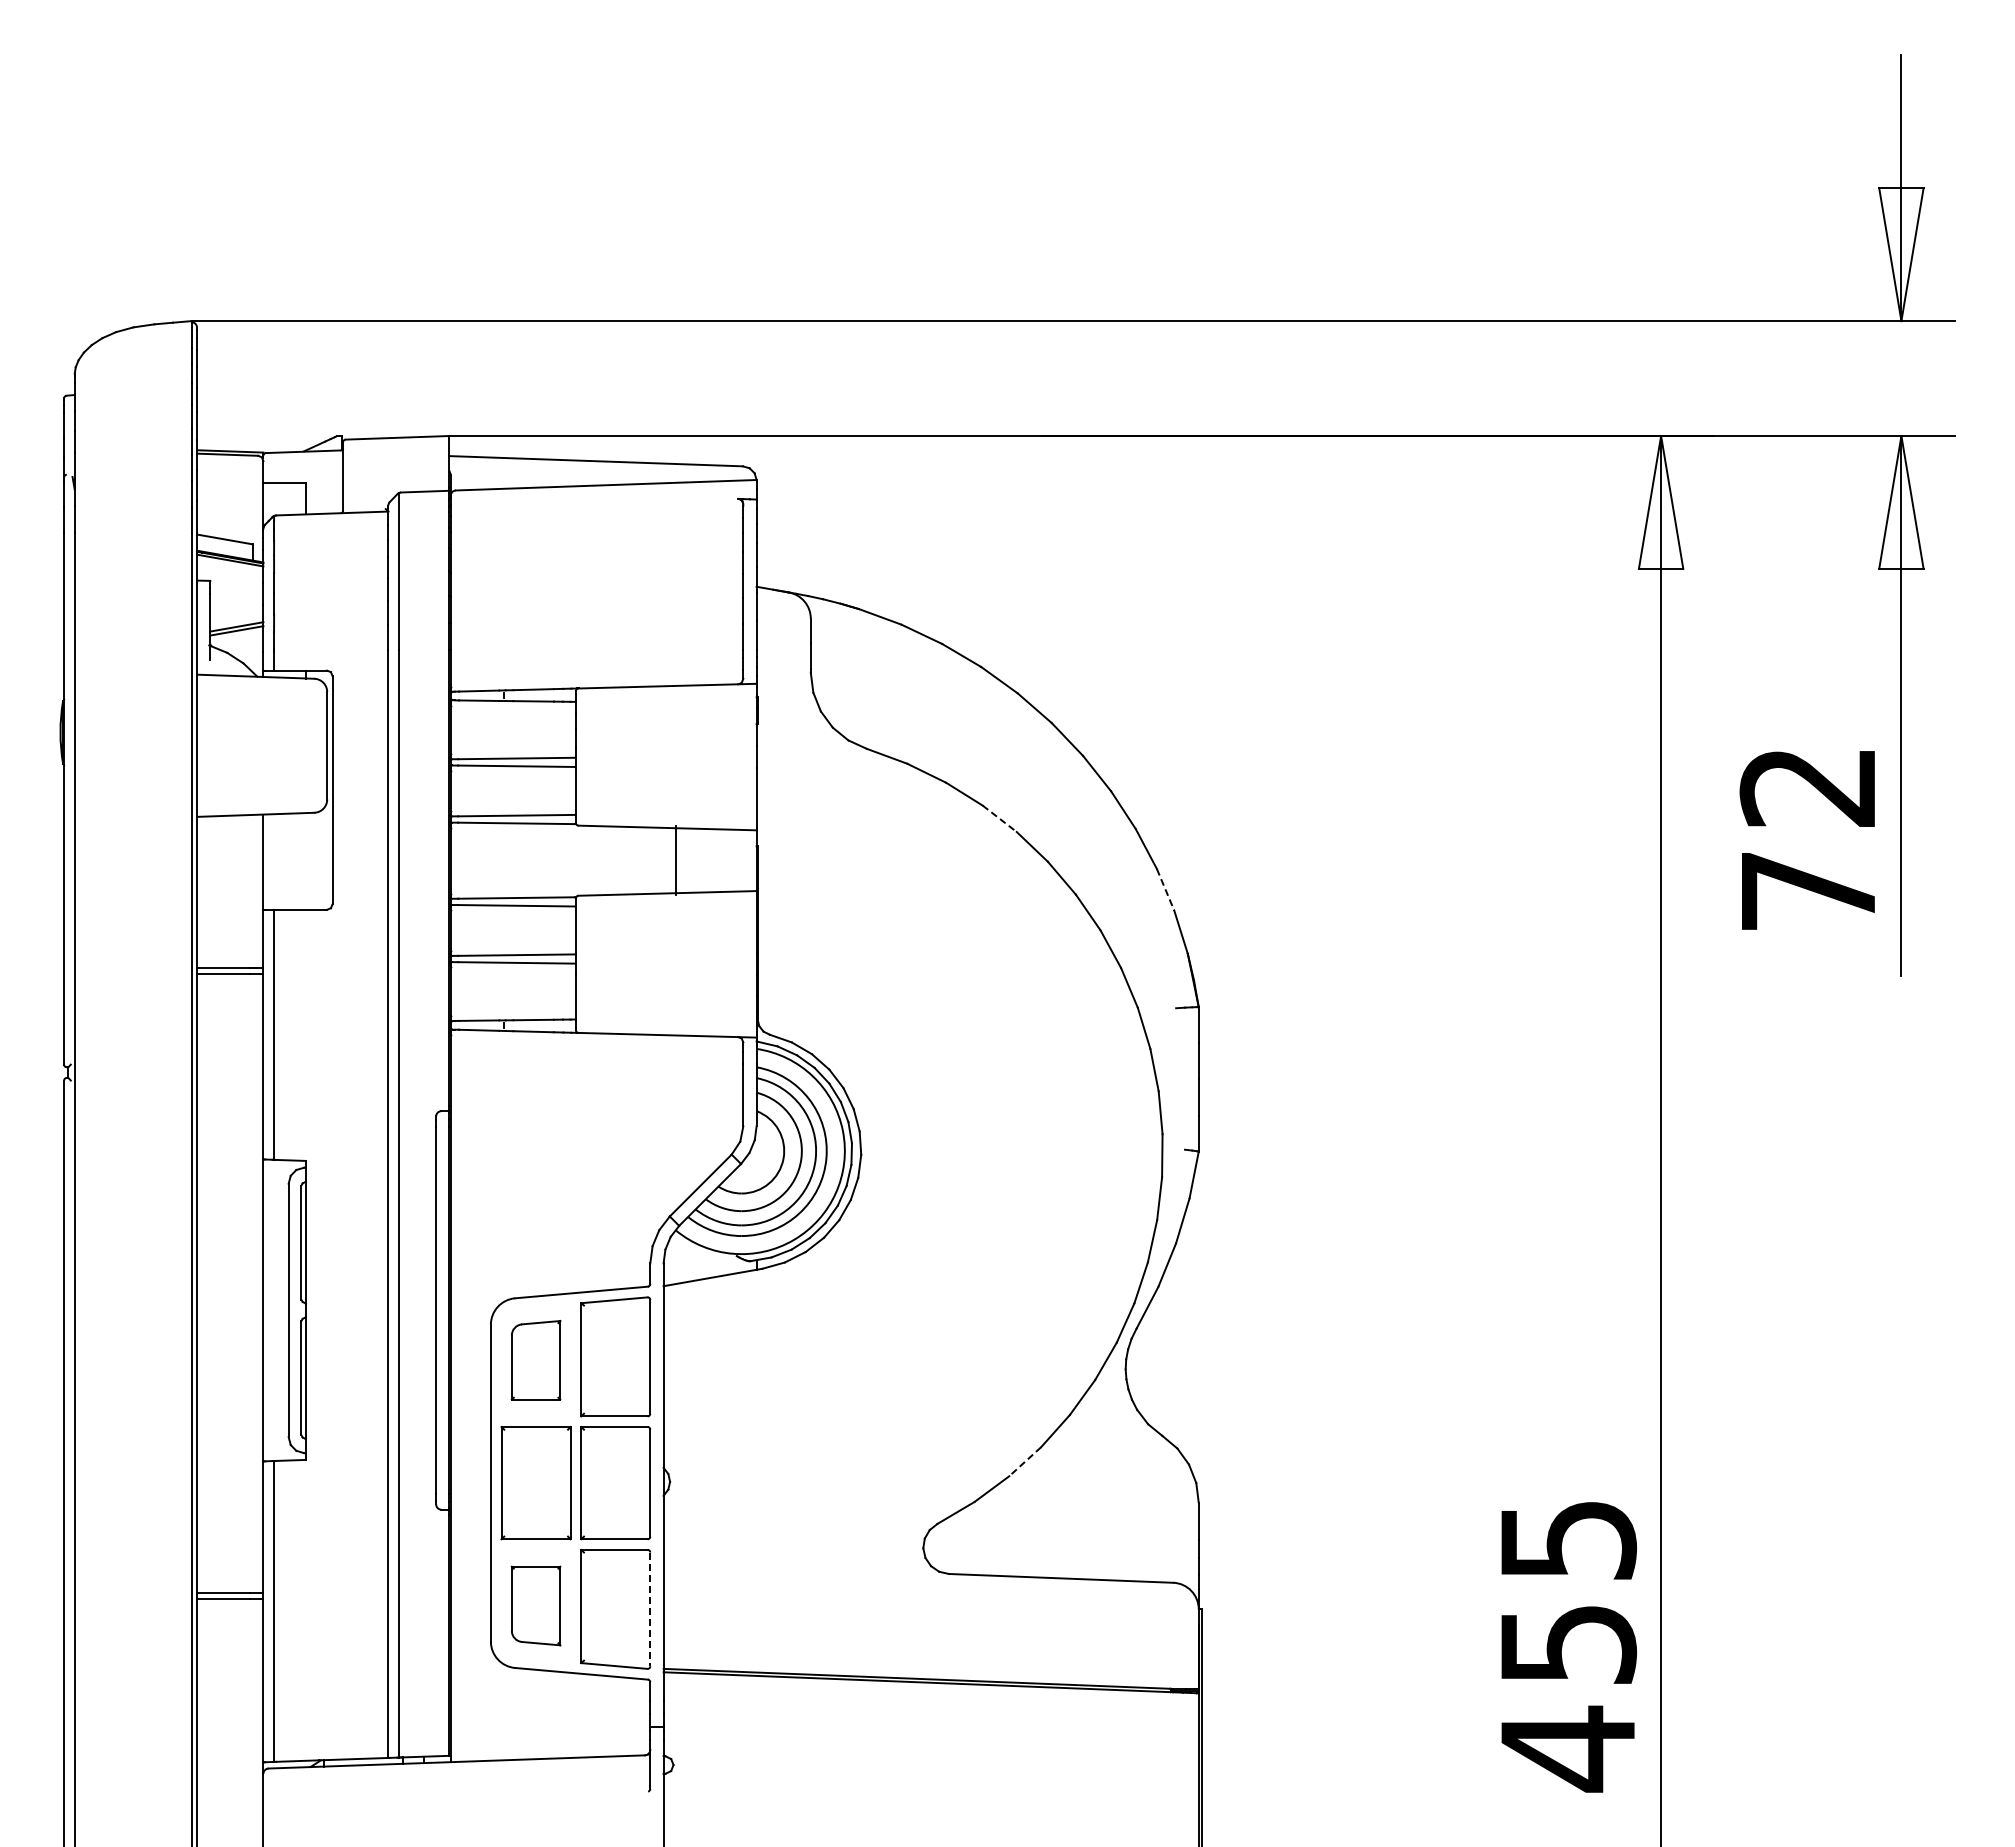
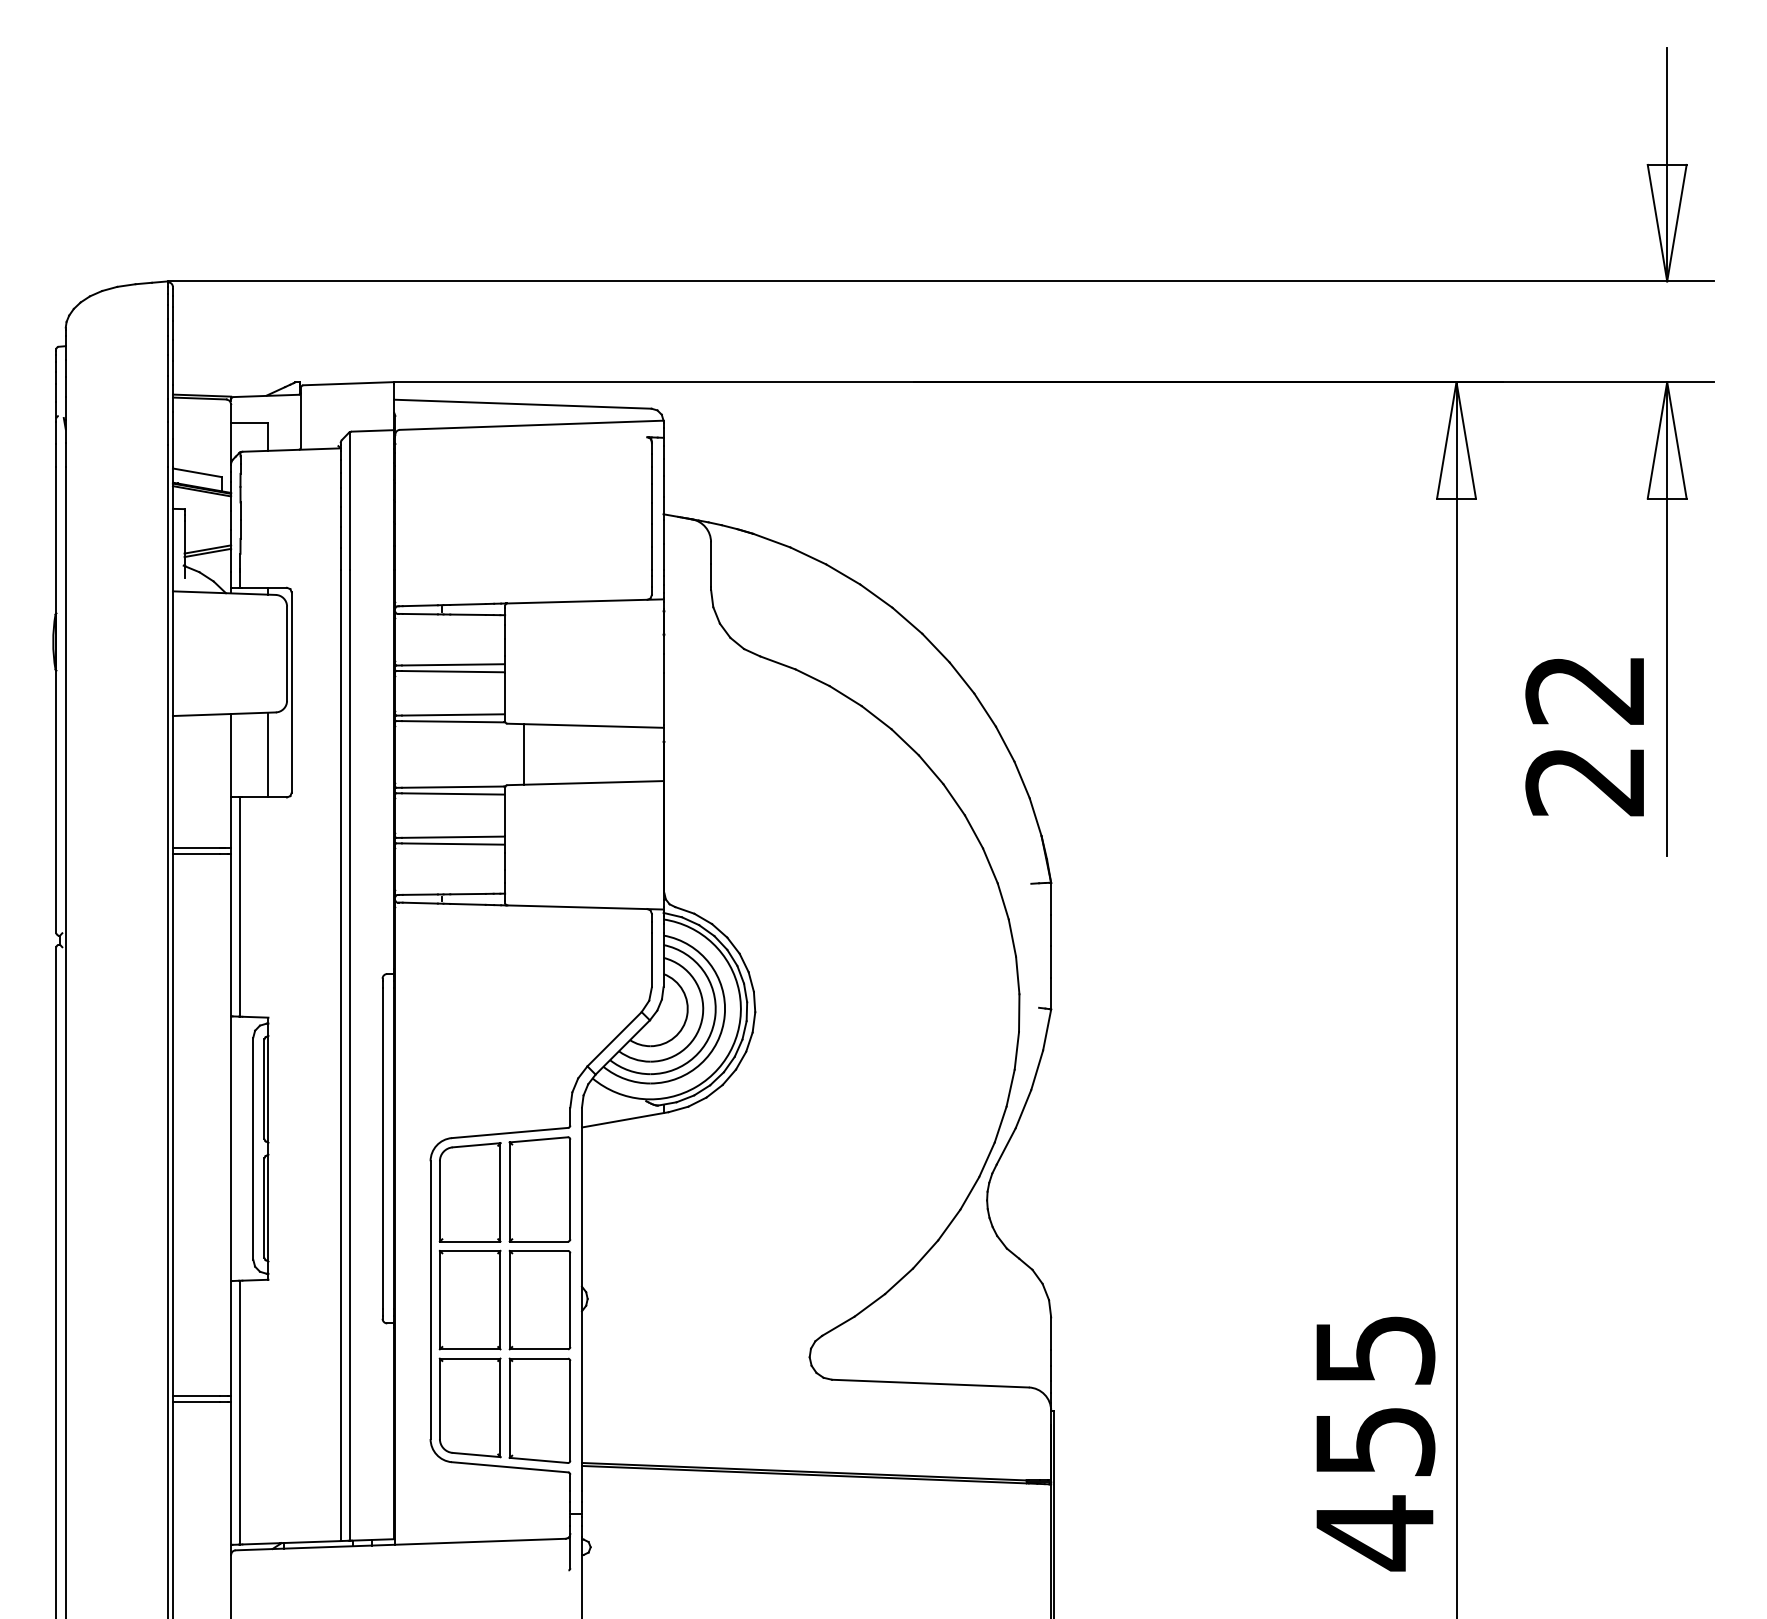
line: (999, 818) -> (876, 717), dashed -> solid
line: (676, 860) -> (524, 754), moved
line: (305, 861) -> (268, 755), added
line: (1165, 889) -> (1022, 779), dashed -> solid
text: (1806, 892) -> (1583, 782), 72 -> 22
part: (535, 1360) -> (469, 1192), size x1.43
line: (1025, 1461) -> (899, 1281), dashed -> solid
part: (535, 1605) -> (469, 1407), size x1.43
line: (650, 1609) -> (570, 1410), dashed -> solid

